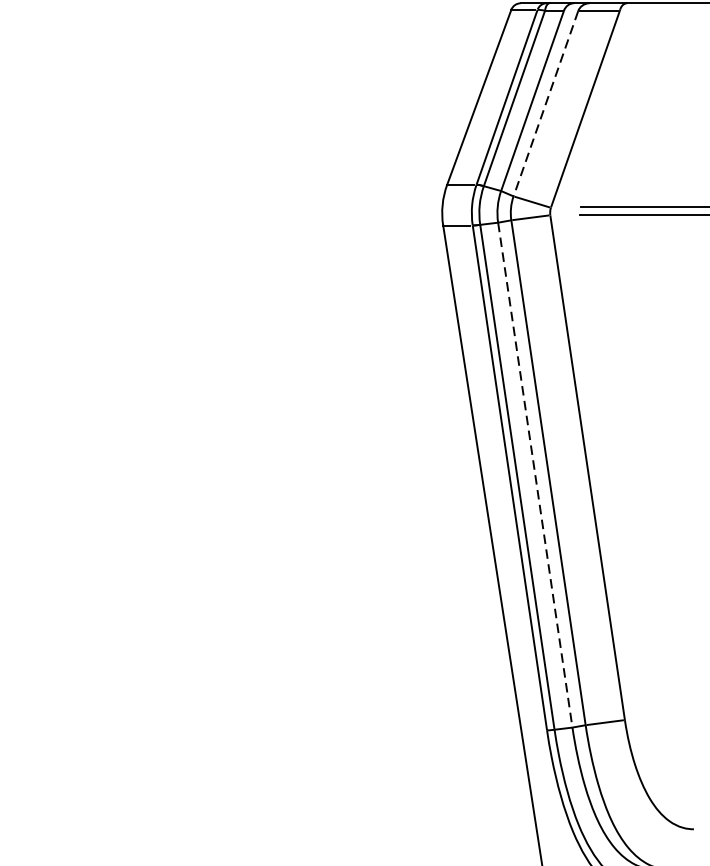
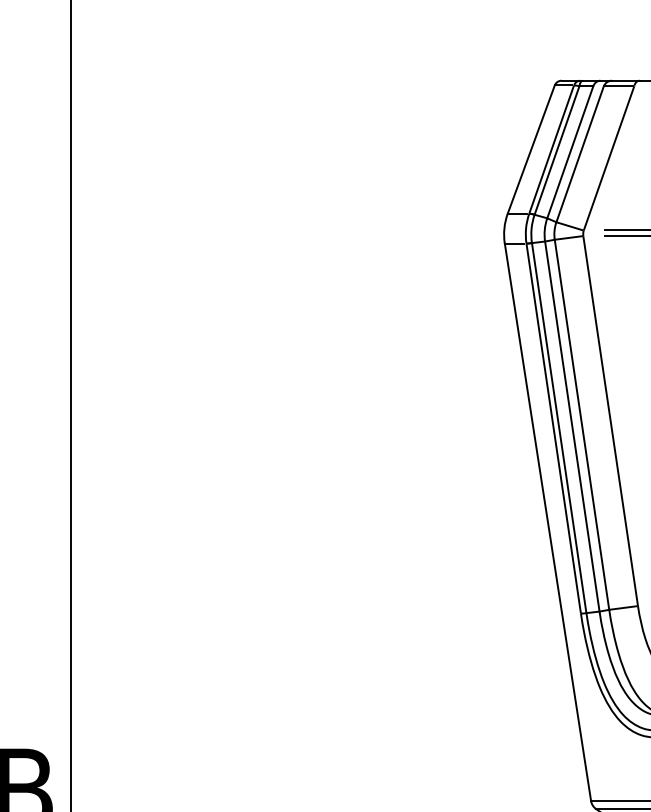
line: (546, 103) -> (580, 154), dashed -> solid
line: (535, 476) -> (572, 427), dashed -> solid

